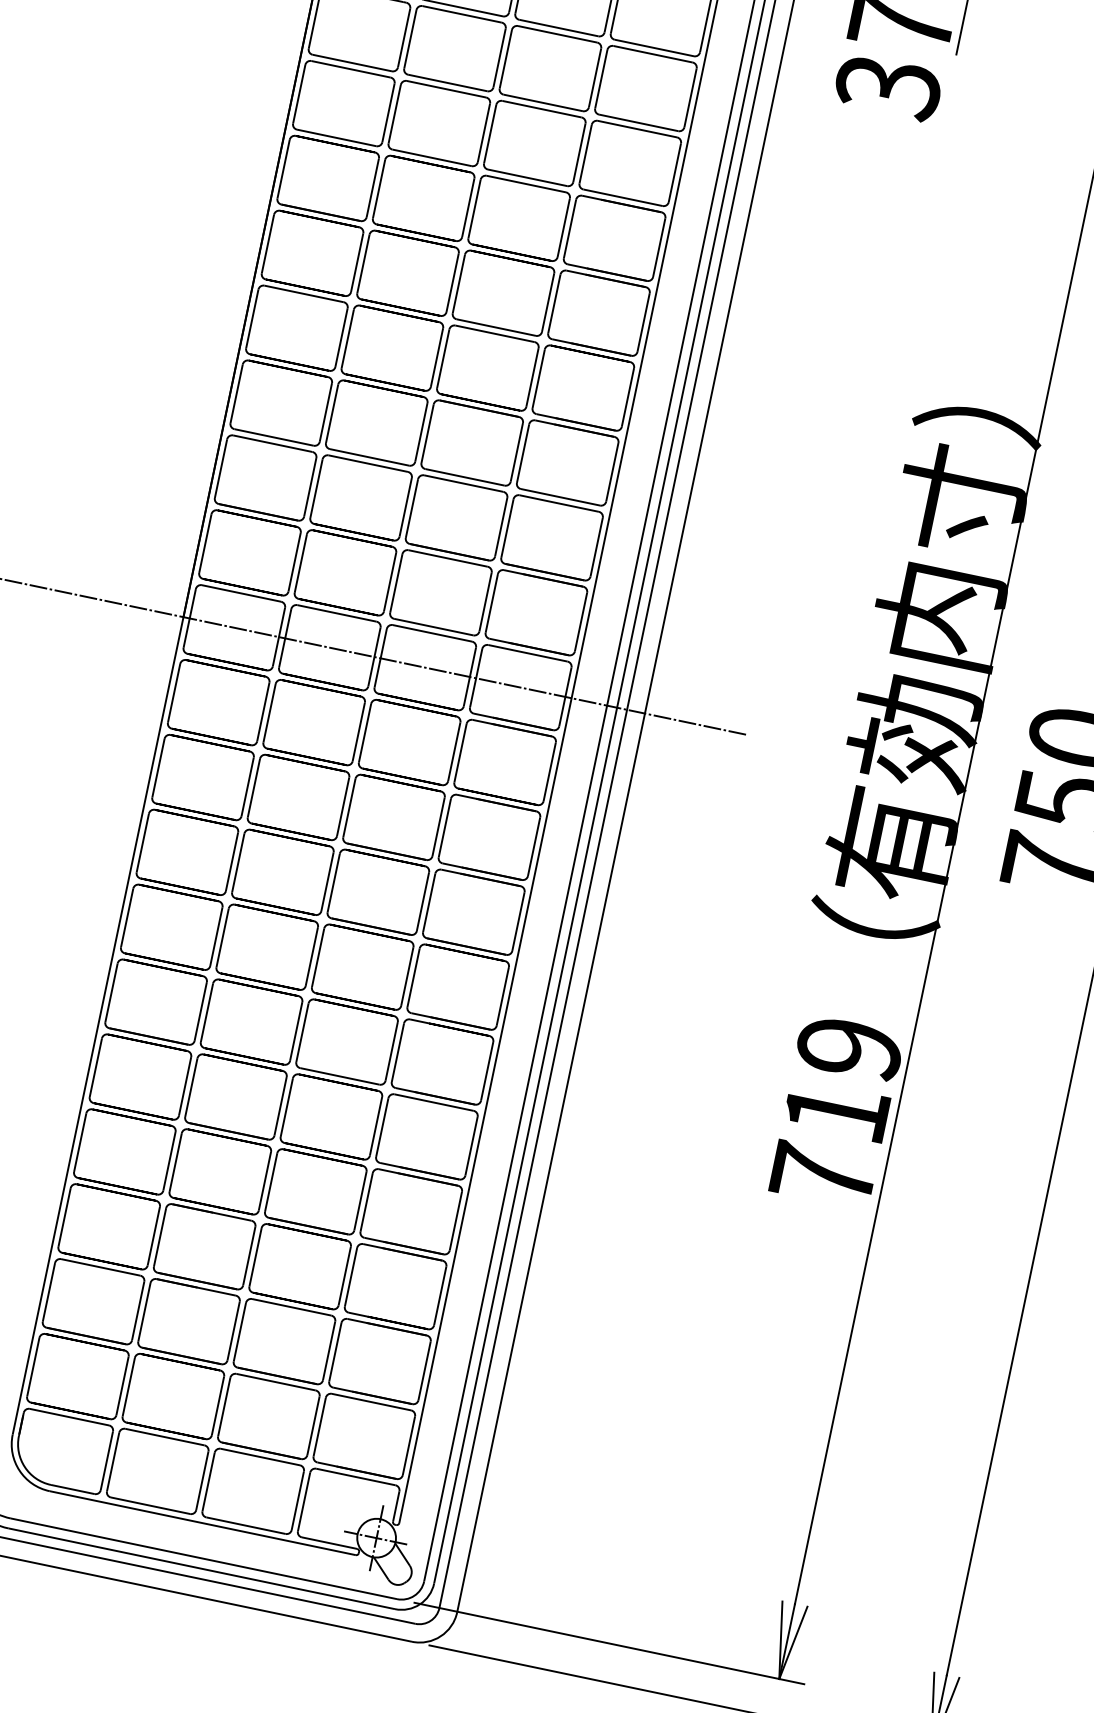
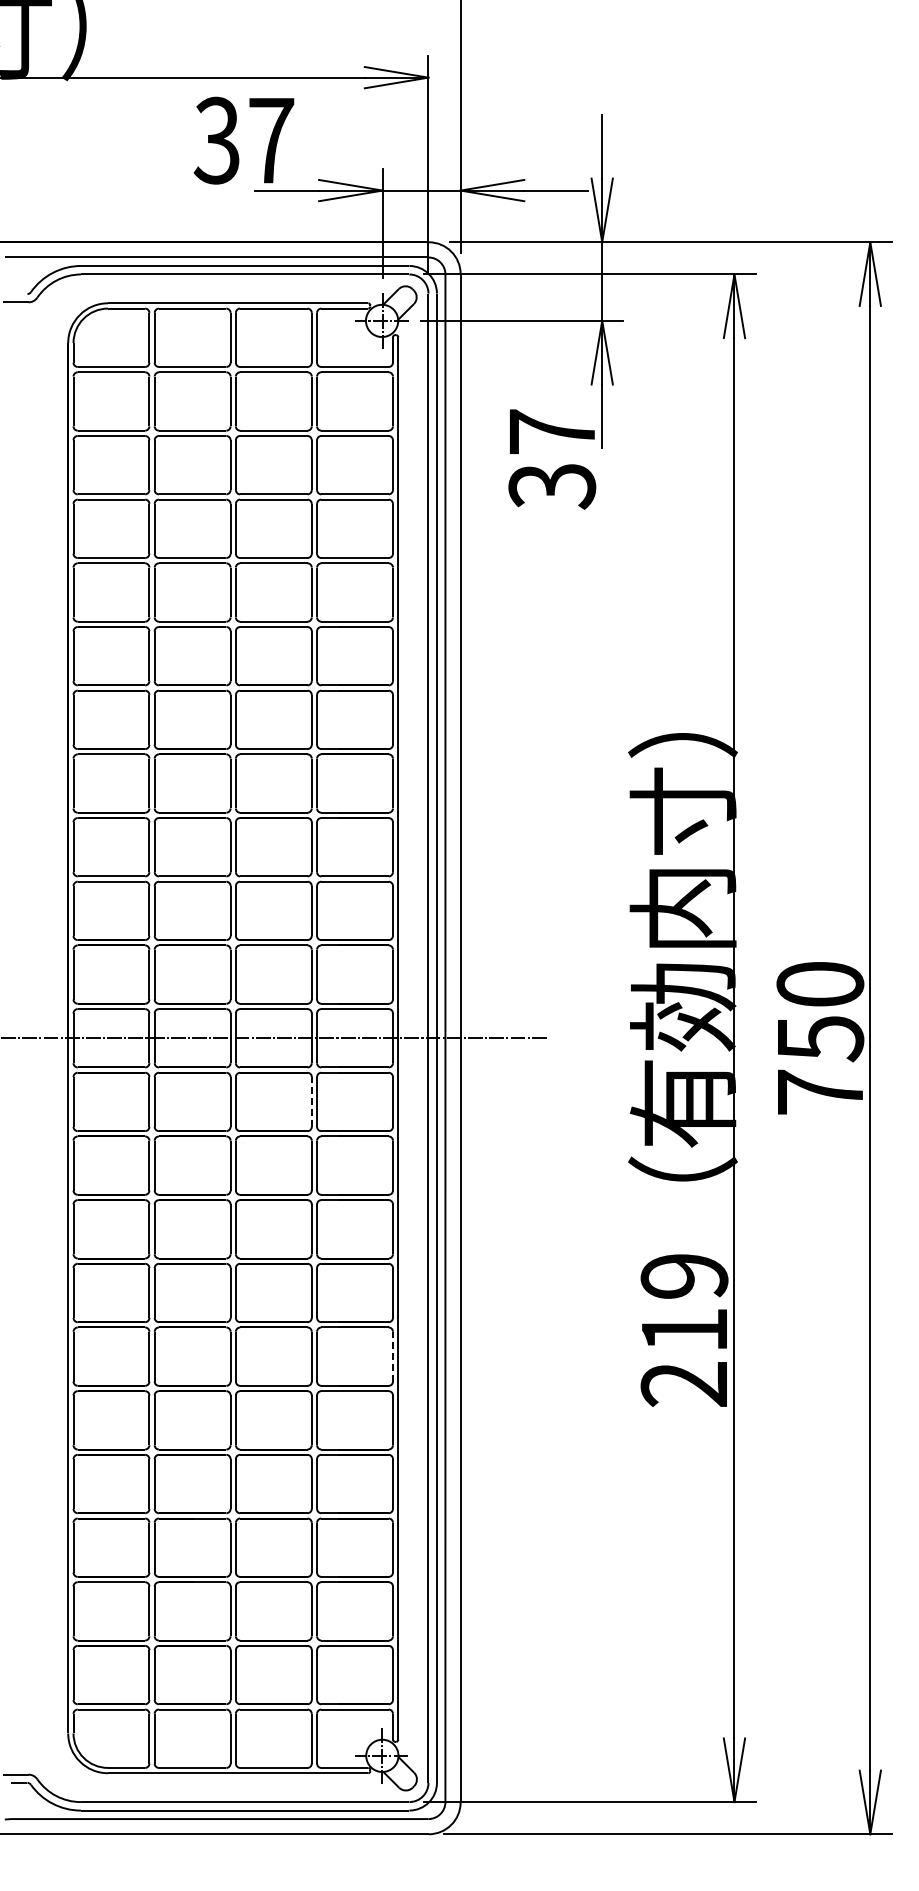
line: (454, 751) -> (311, 1101), solid -> dashed
line: (486, 1071) -> (392, 1356), solid -> dashed
text: (822, 1174) -> (683, 1383), 719 -> 219

